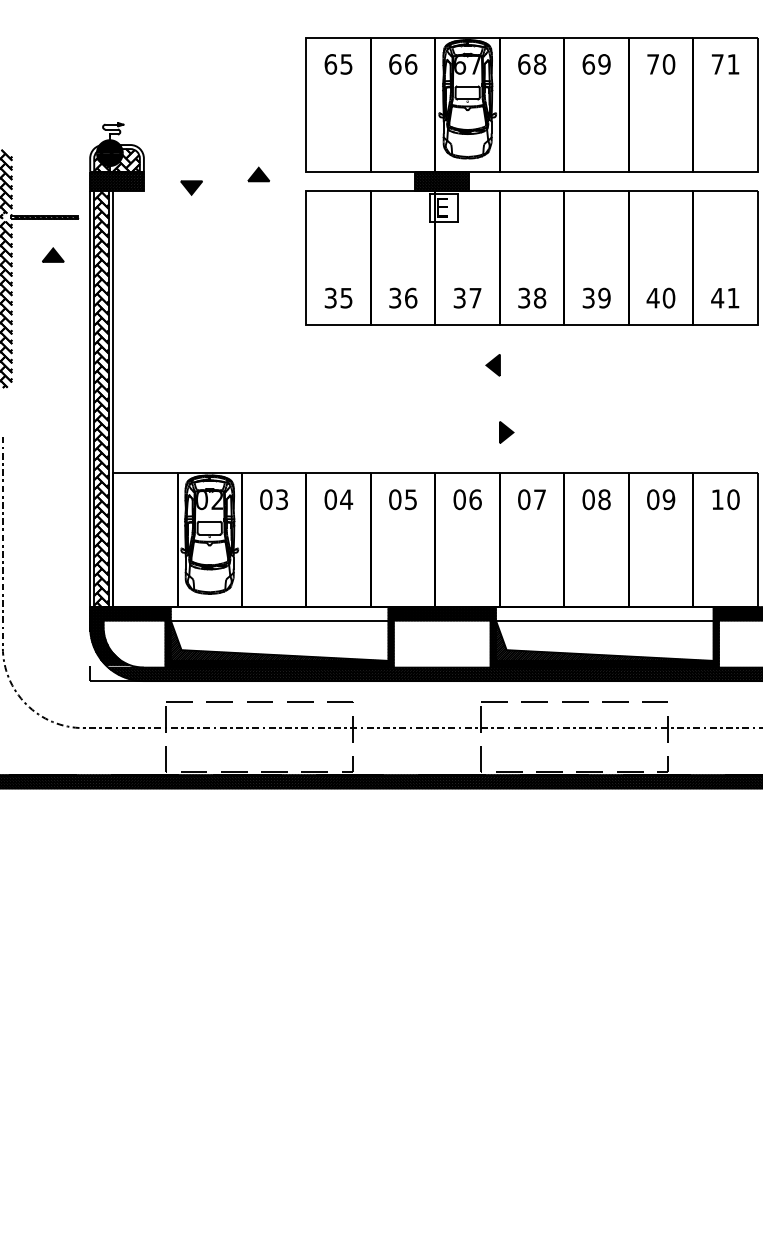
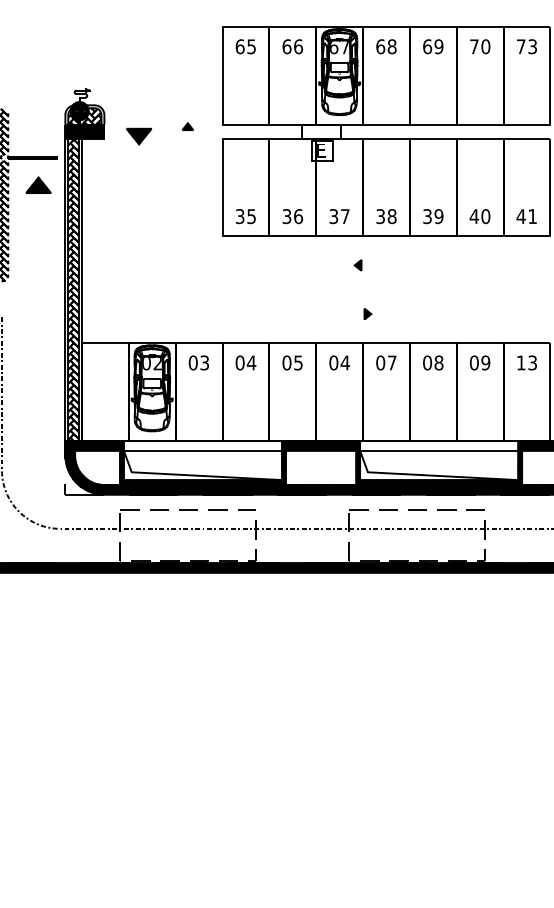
text: (733, 64) -> (532, 46), 71 -> 73
part: (258, 174) -> (187, 126), size x0.7
hatch: (441, 181) -> (320, 131), removed
part: (190, 187) -> (138, 136), size x1.6
part: (53, 255) -> (38, 185), size x1.6
part: (492, 365) -> (357, 265), size x0.7
part: (506, 431) -> (367, 313), size x0.7
text: (474, 499) -> (344, 362), 06 -> 04
text: (733, 499) -> (532, 362), 10 -> 13
hatch: (278, 640) -> (202, 465), removed
hatch: (603, 640) -> (438, 465), removed

